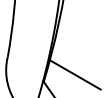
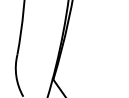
line: (74, 74) -> (84, 72), removed

